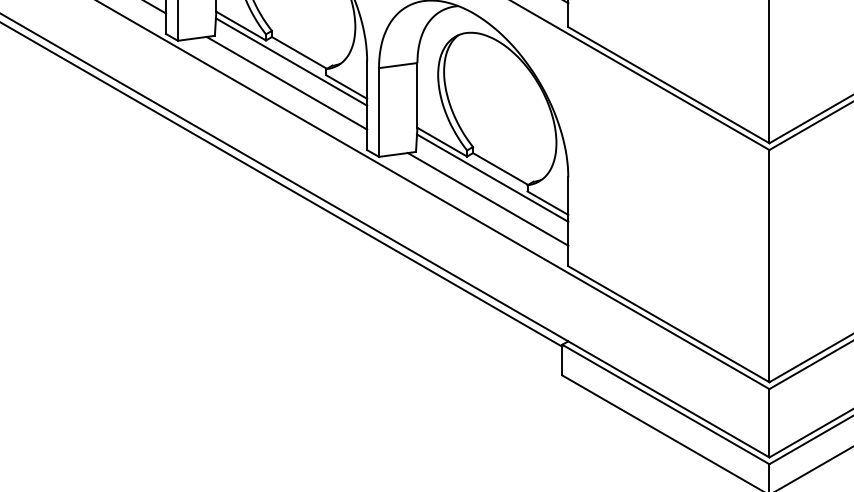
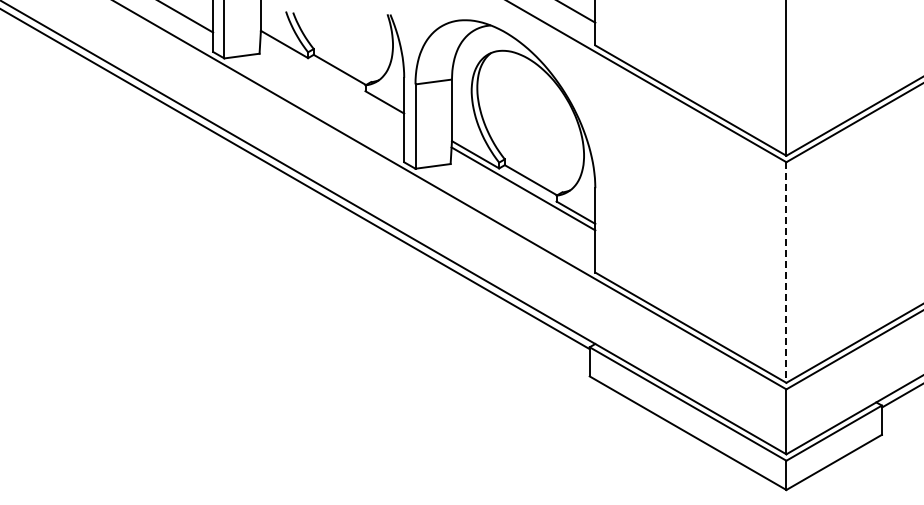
line: (291, 61) -> (332, 78), removed
line: (286, 82) -> (327, 98), removed
line: (487, 199) -> (518, 209), removed
line: (769, 267) -> (786, 273), solid -> dashed

